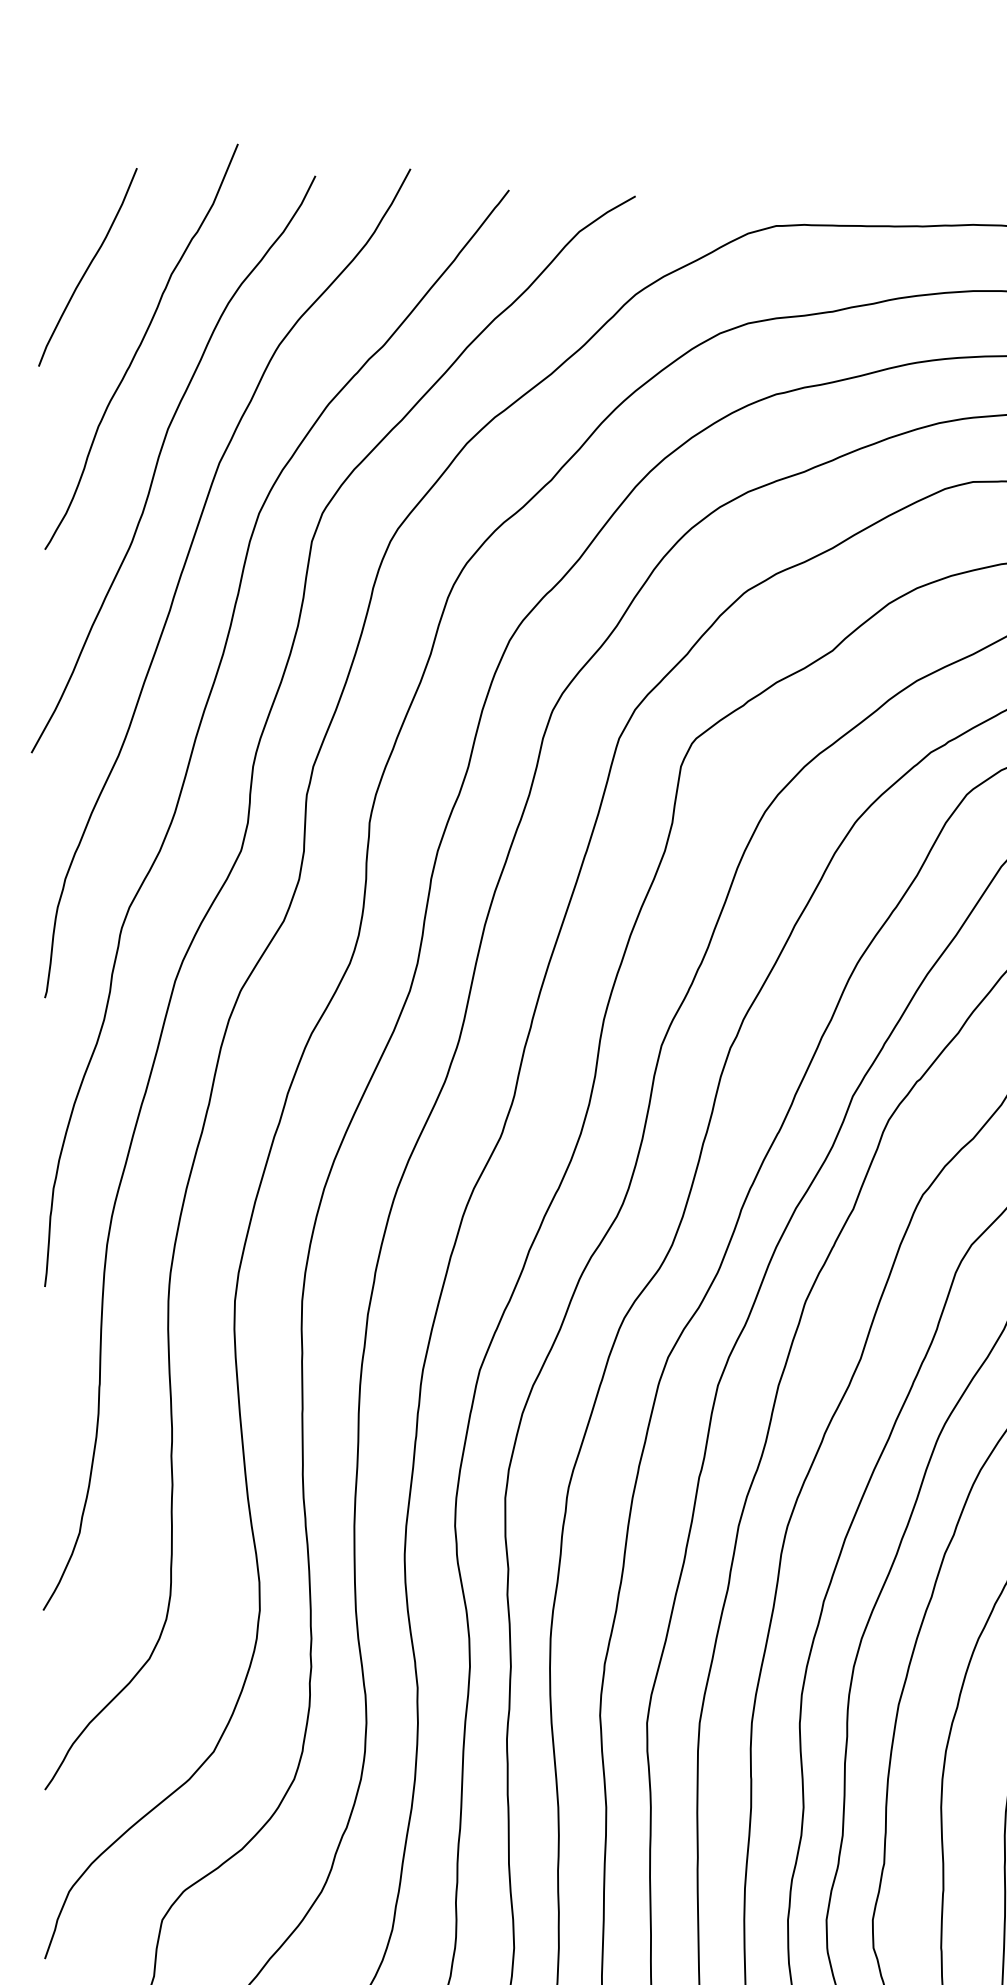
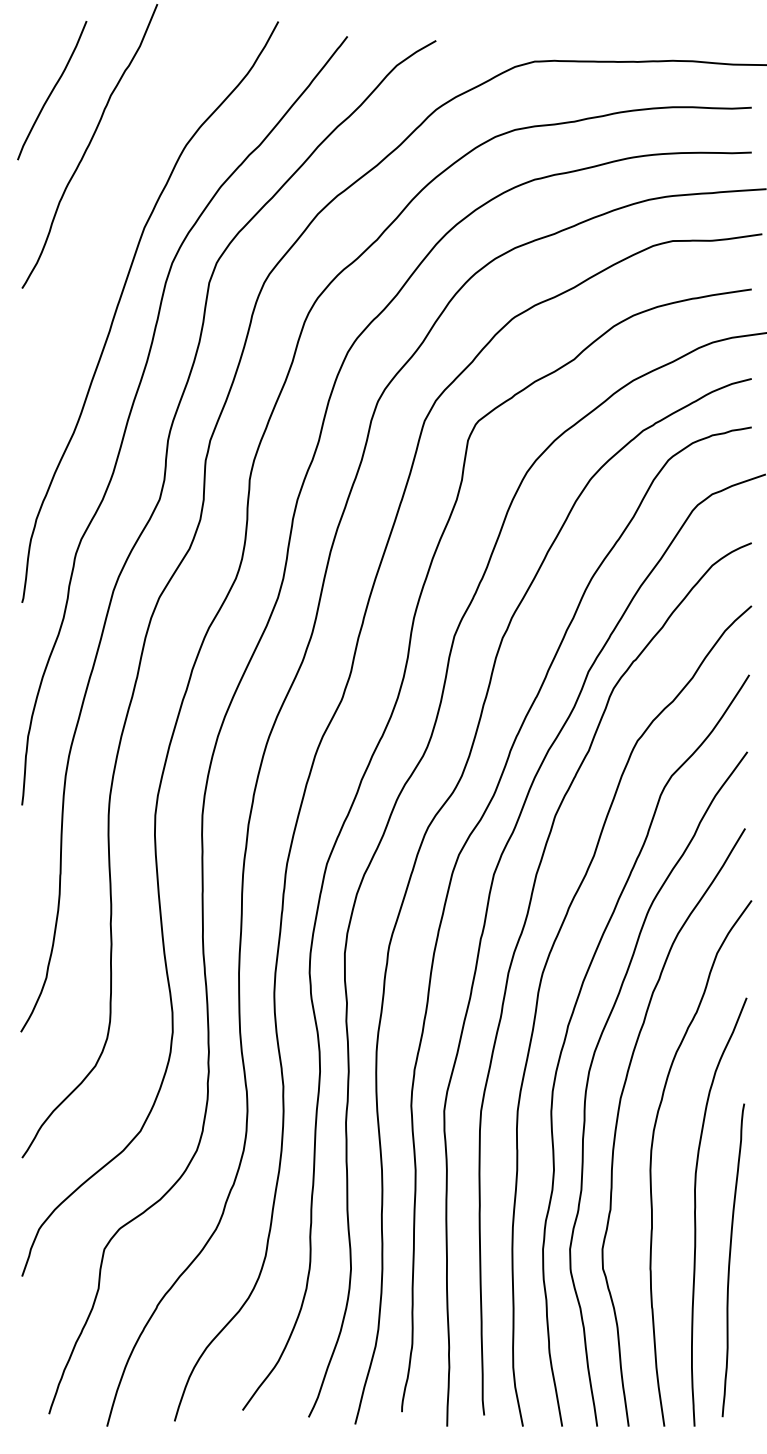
curve: (159, 461) -> (102, 226), removed

